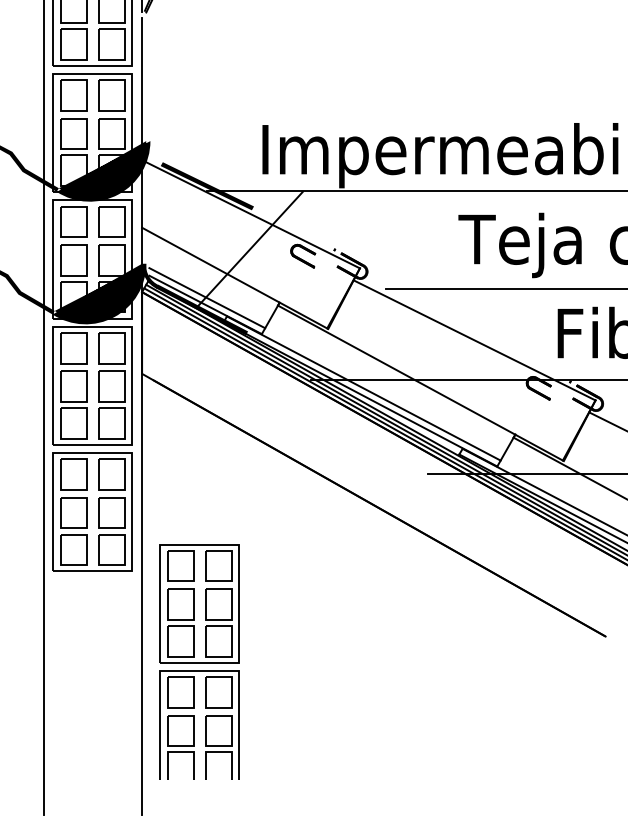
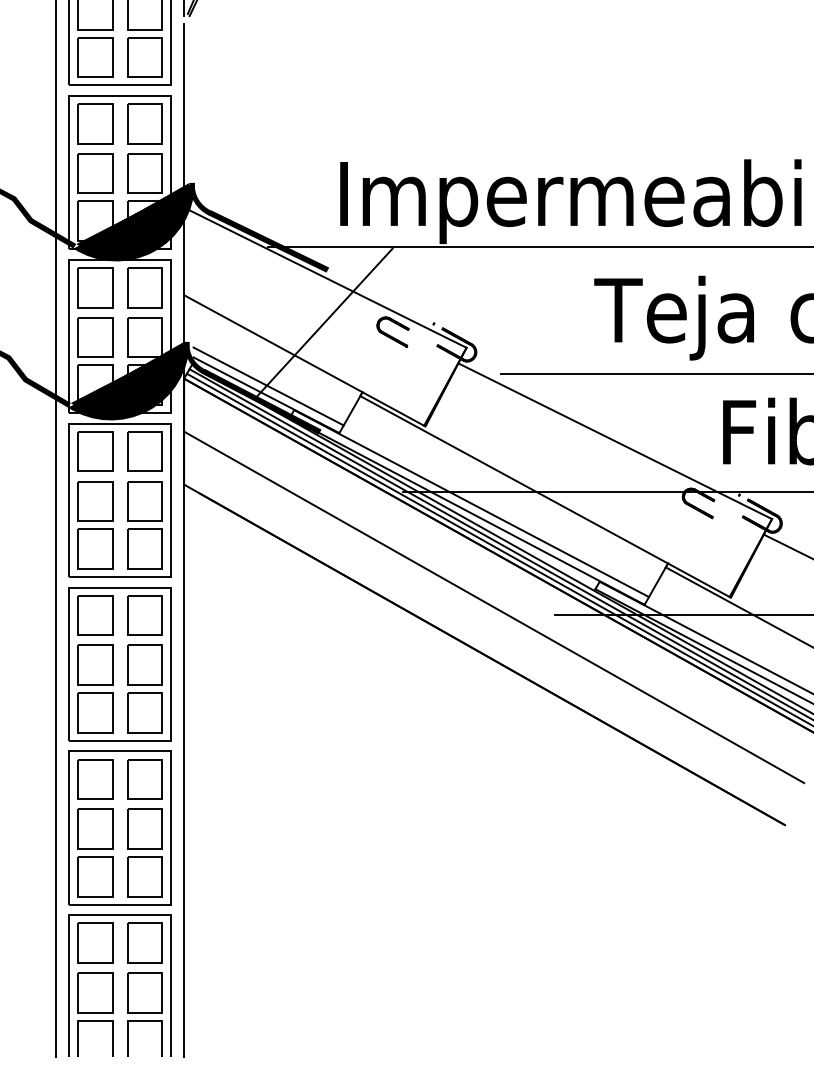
fill: (154, 153) -> (200, 198), added
line: (381, 468) -> (494, 607), added
part: (199, 661) -> (119, 902), moved

